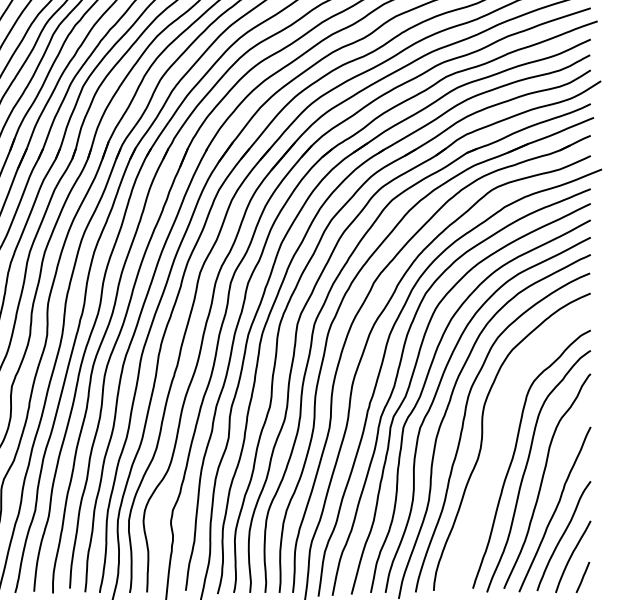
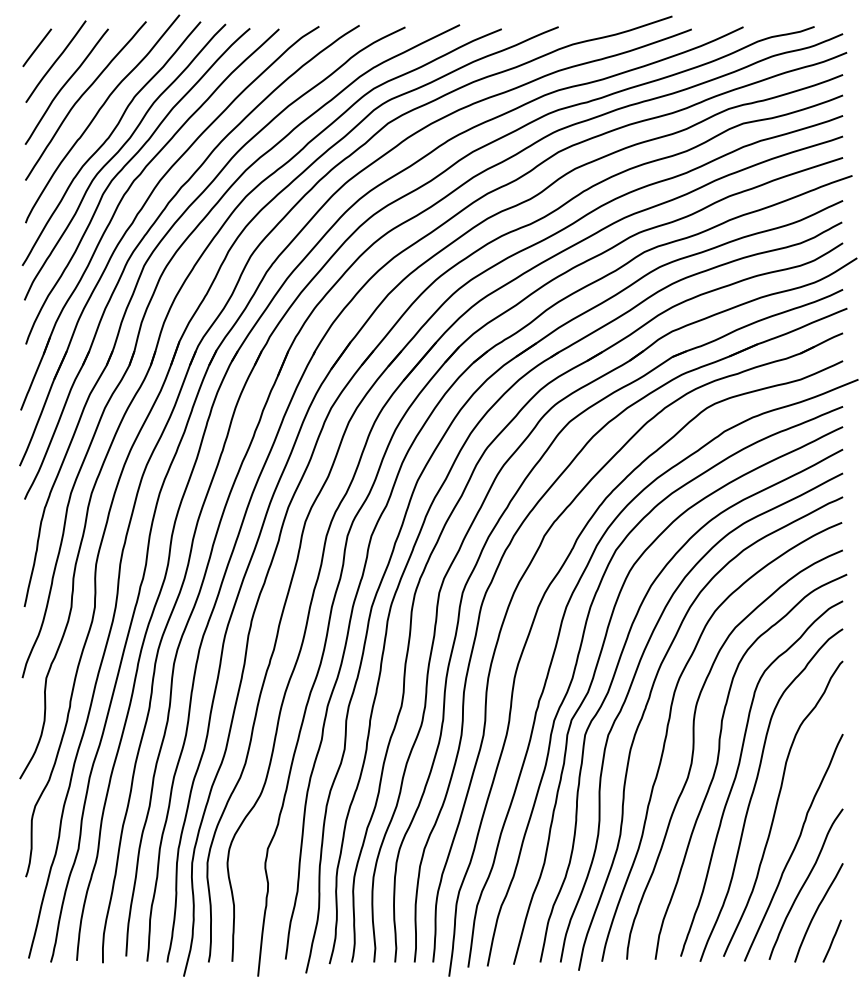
curve: (500, 448) -> (718, 763), added

